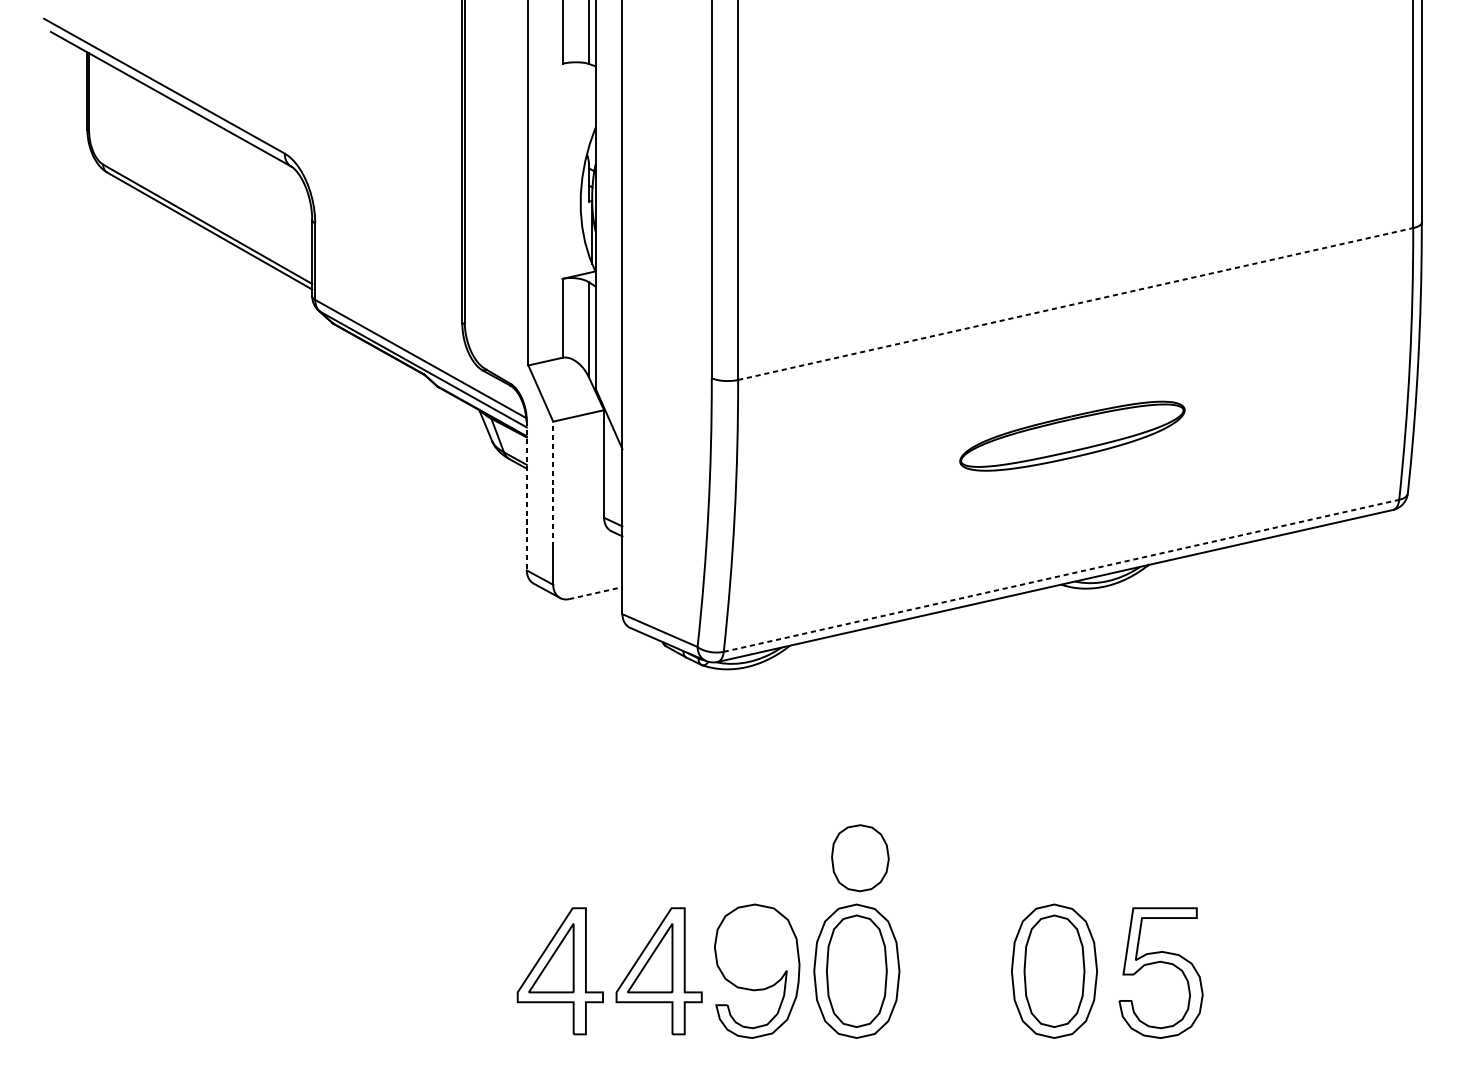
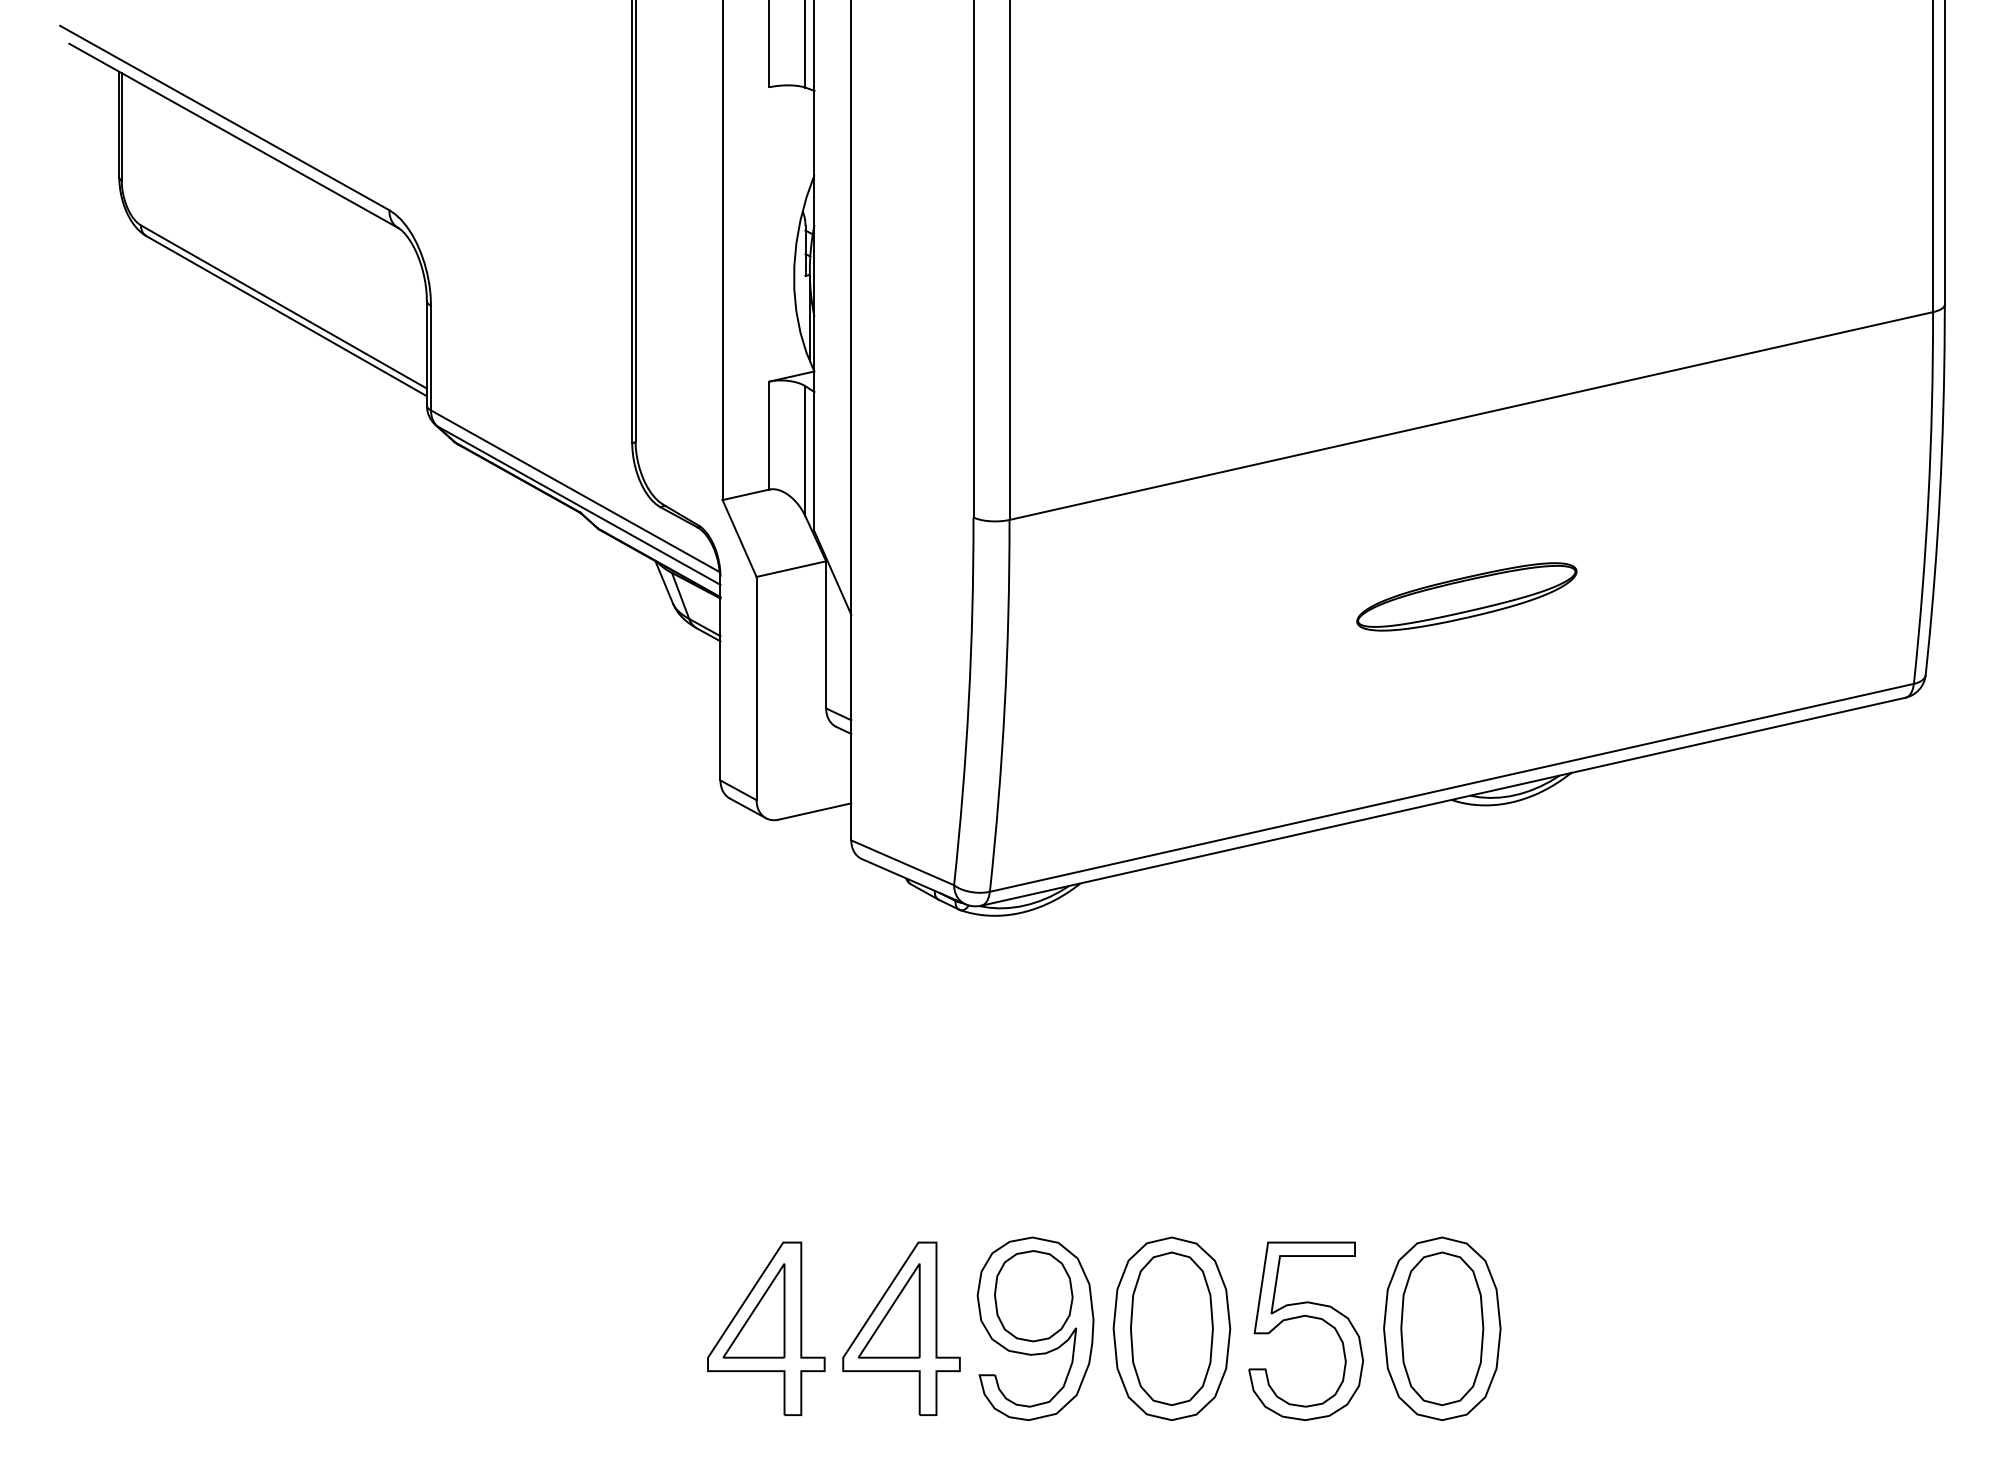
line: (1075, 303) -> (1471, 415), dashed -> solid
part: (1072, 435) -> (1466, 596), size x0.71
line: (553, 484) -> (756, 662), dashed -> solid
line: (526, 495) -> (720, 678), dashed -> solid
line: (1061, 575) -> (1451, 787), dashed -> solid
line: (596, 593) -> (815, 811), dashed -> solid
part: (860, 858) -> (1033, 1296), moved
part: (1162, 963) -> (1307, 1317), moved

